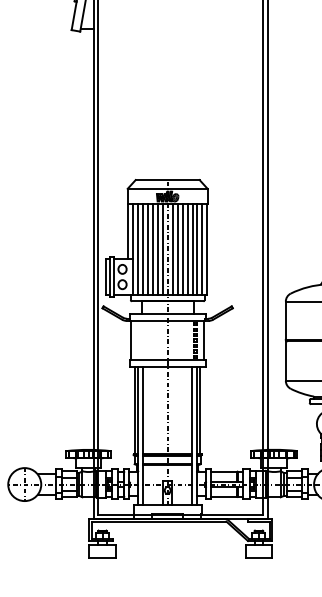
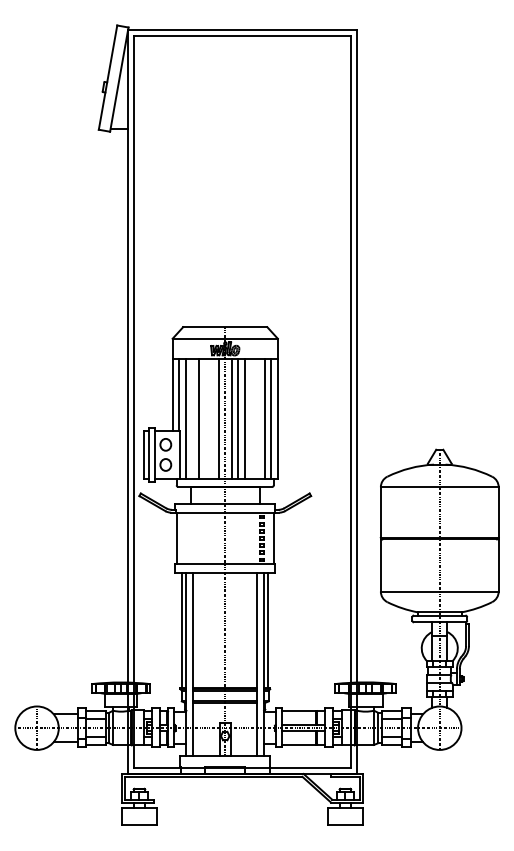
line: (142, 249) -> (192, 418), removed
line: (152, 249) -> (205, 418), removed
line: (157, 249) -> (212, 418), removed
line: (187, 249) -> (251, 418), removed
line: (192, 249) -> (257, 418), removed

